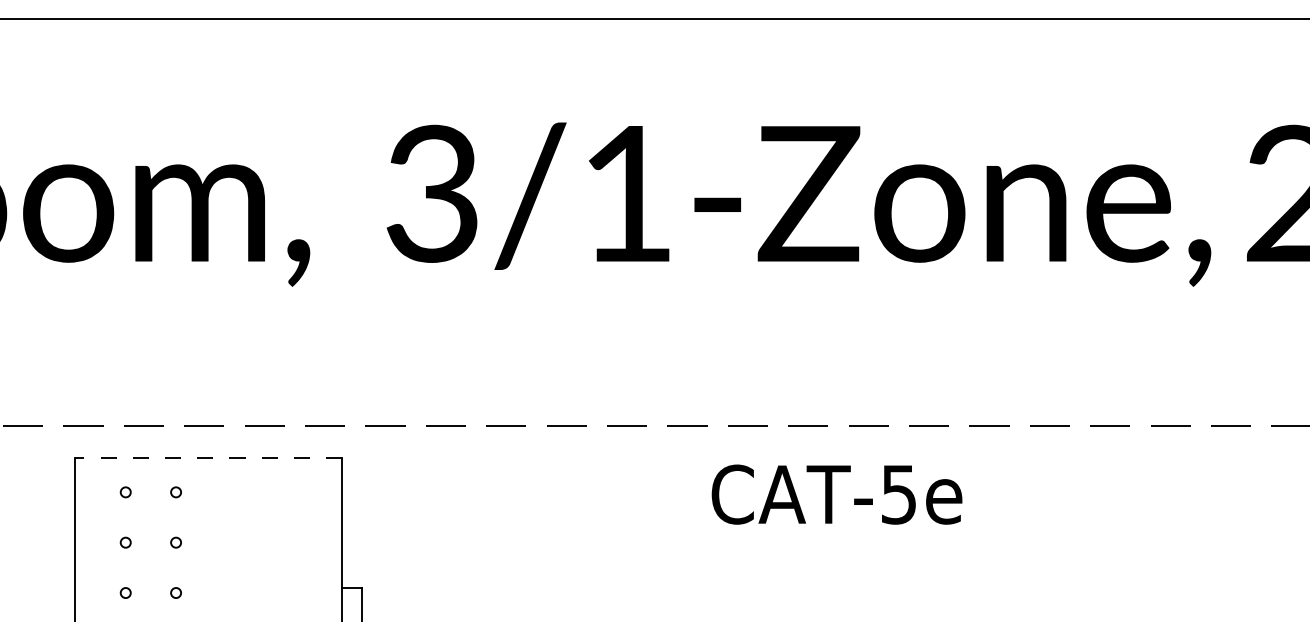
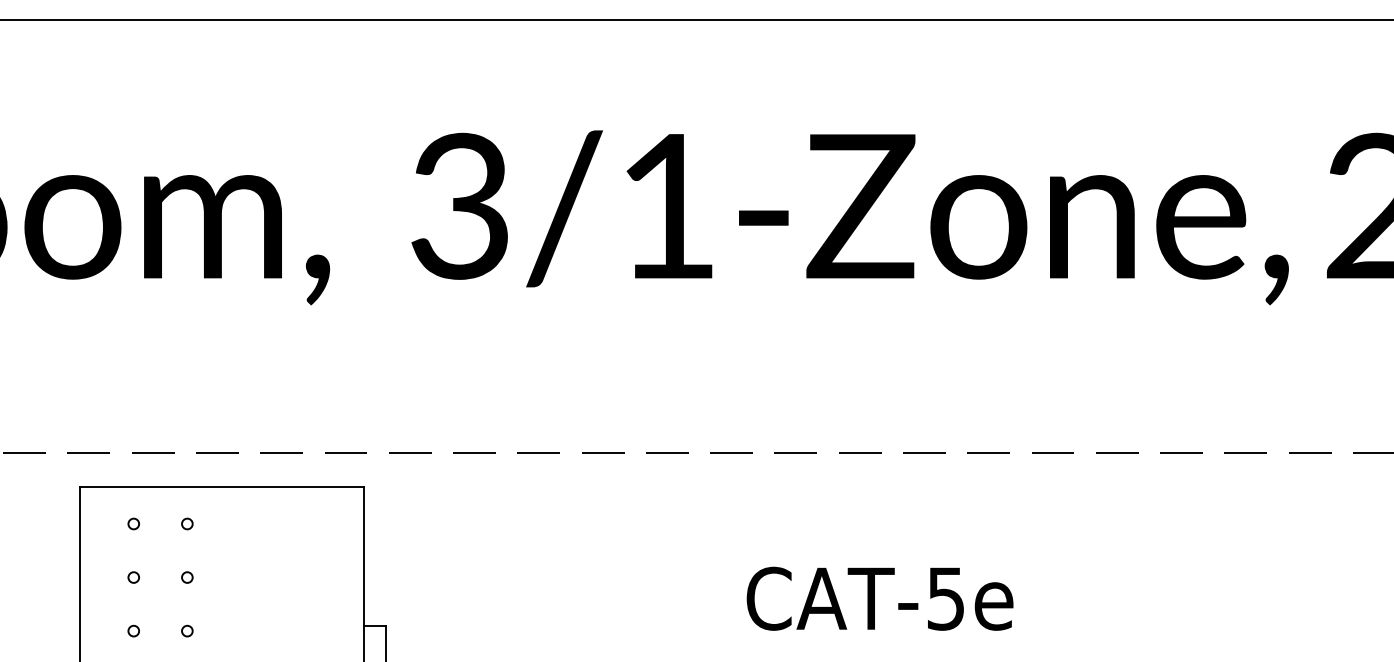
line: (208, 457) -> (221, 486), dashed -> solid
text: (836, 494) -> (879, 598), moved

